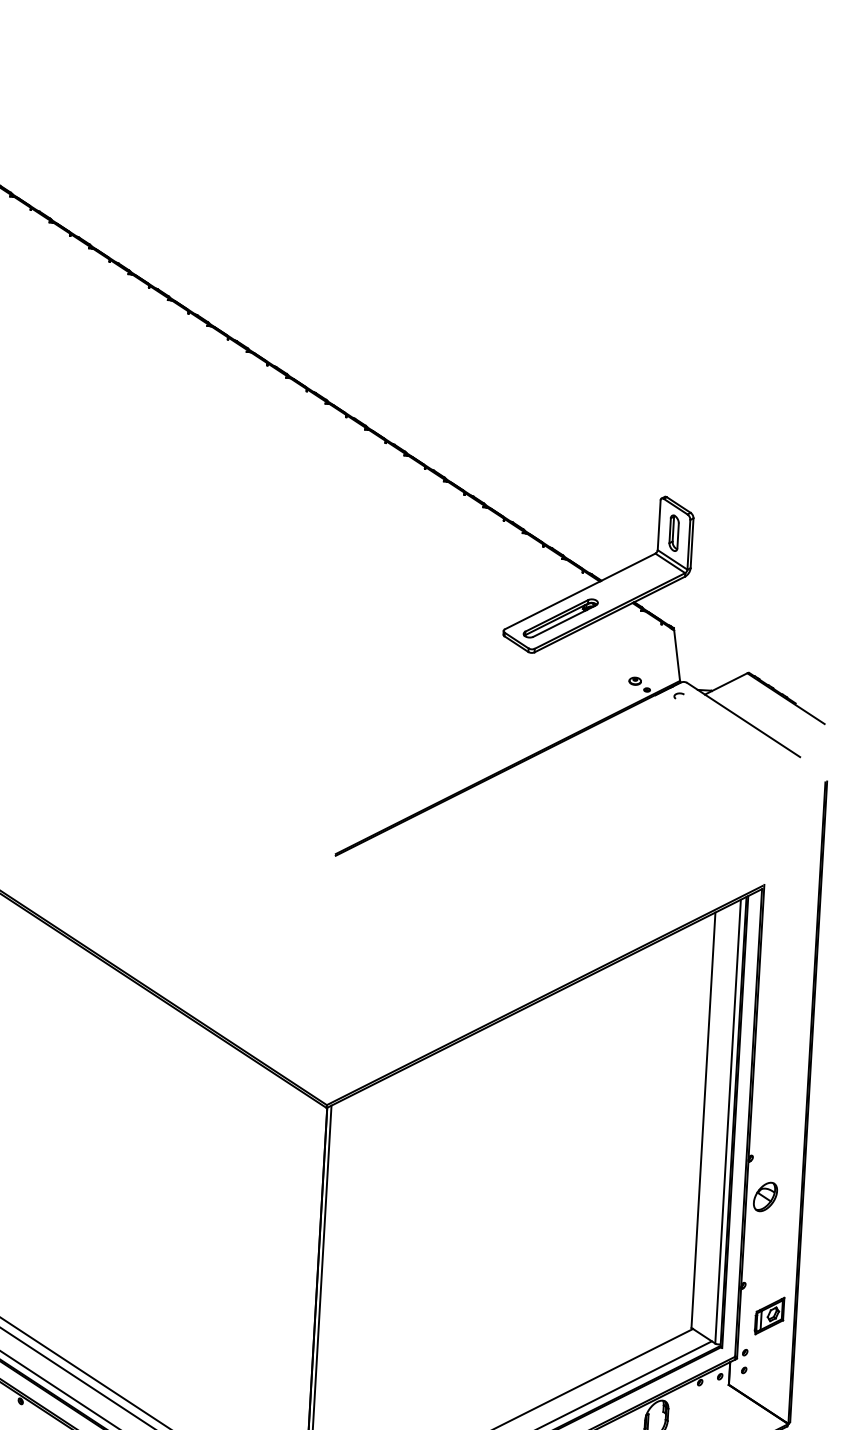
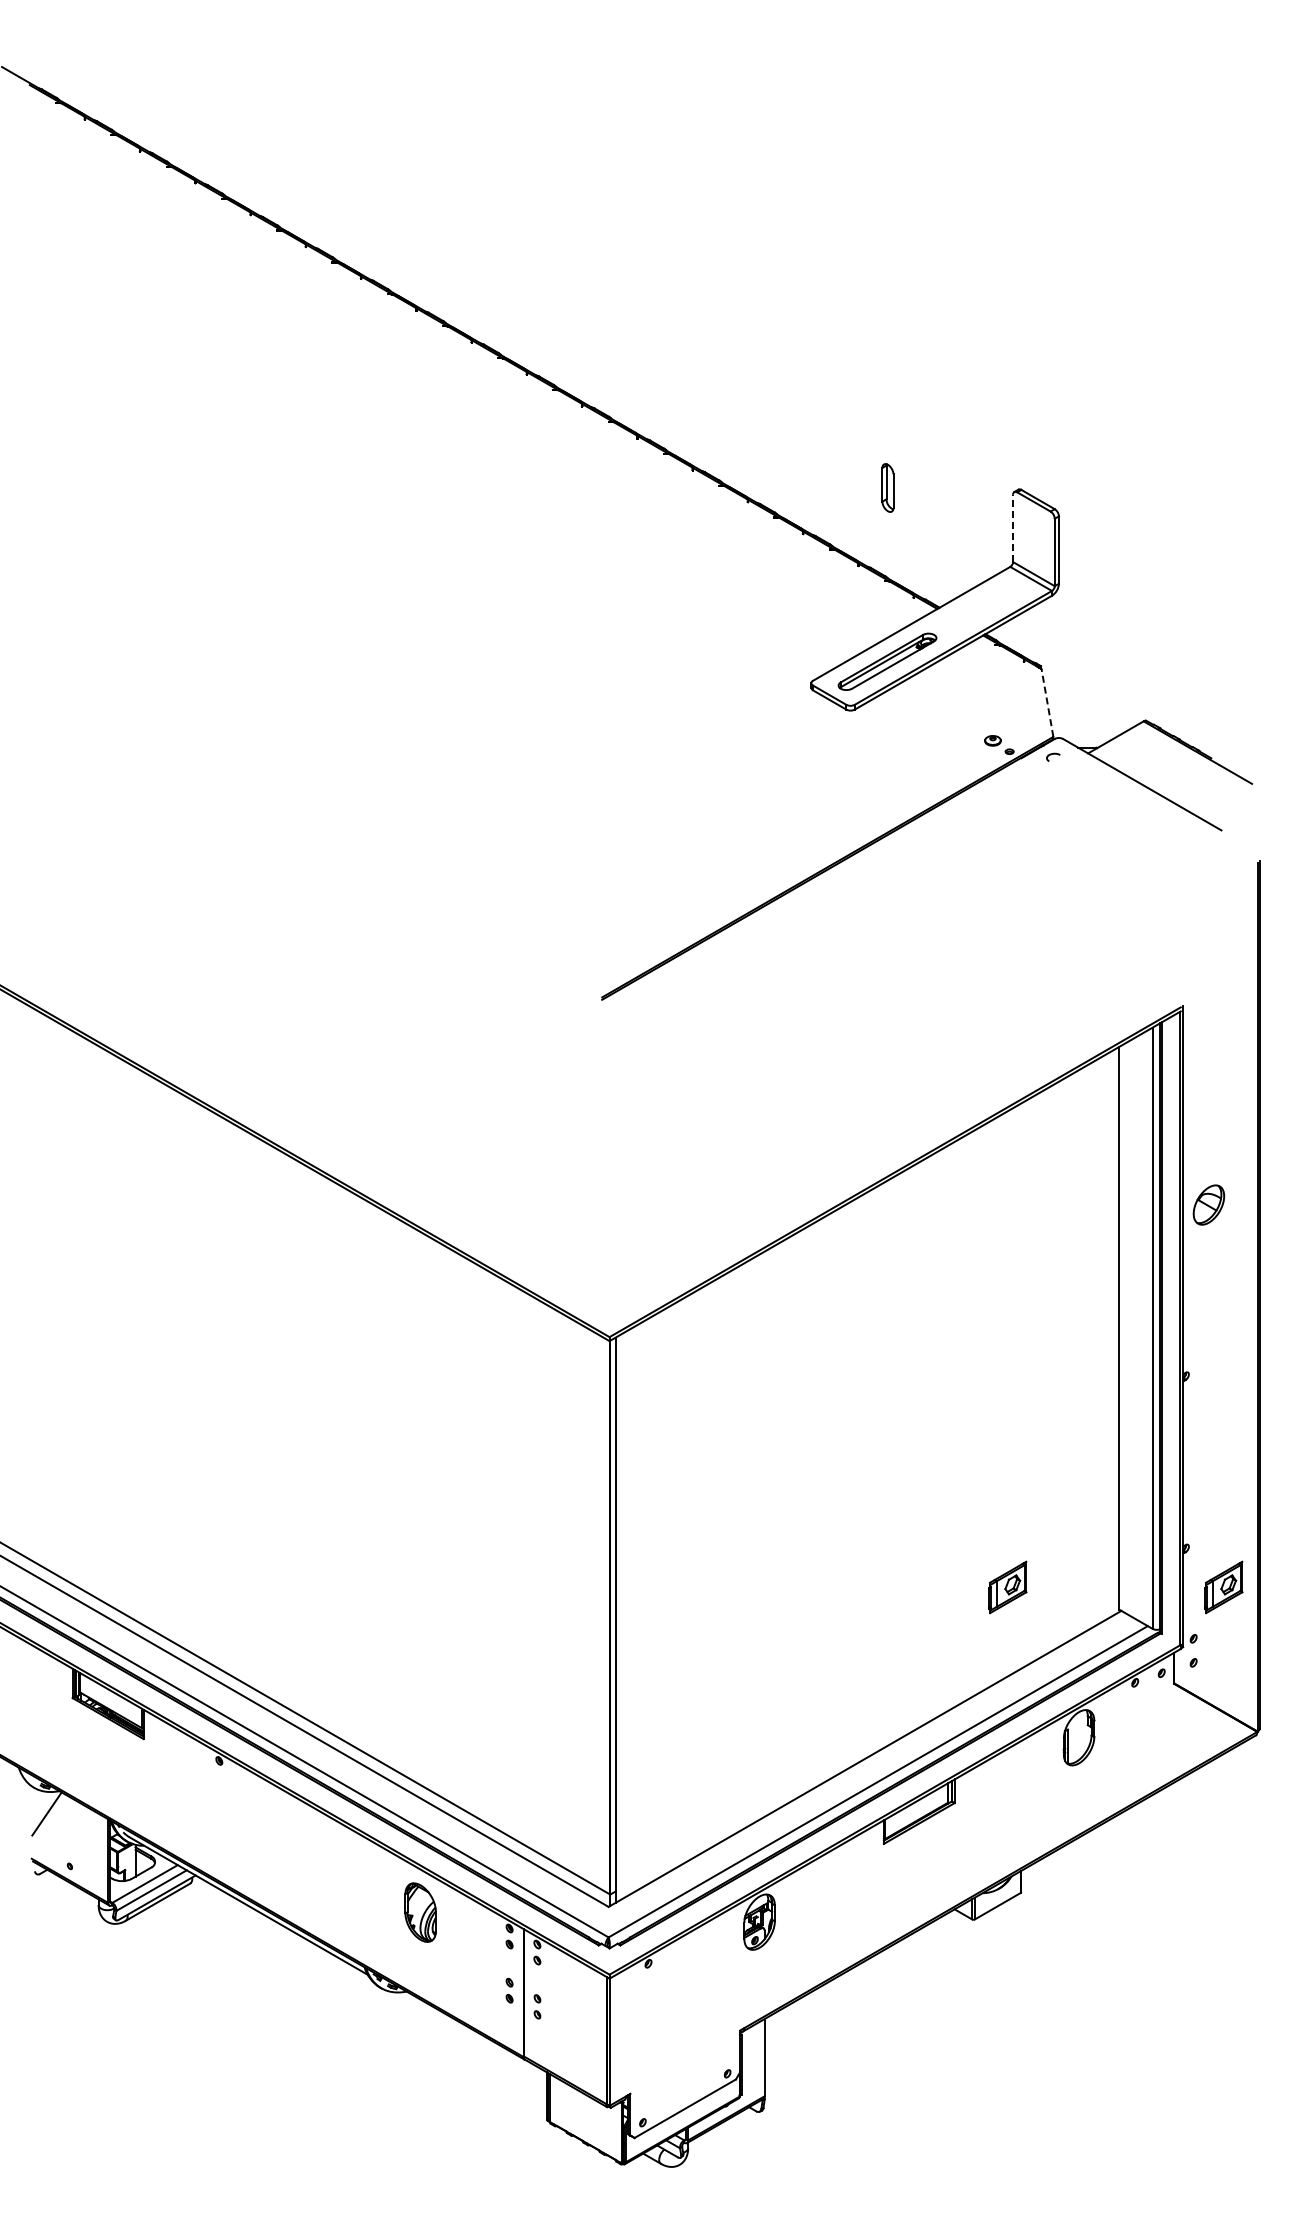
line: (659, 525) -> (1013, 528), solid -> dashed
part: (673, 532) -> (887, 487), moved
line: (677, 655) -> (1047, 702), solid -> dashed
part: (765, 1196) -> (1208, 1204), moved
part: (609, 1306) -> (1007, 1587), added

